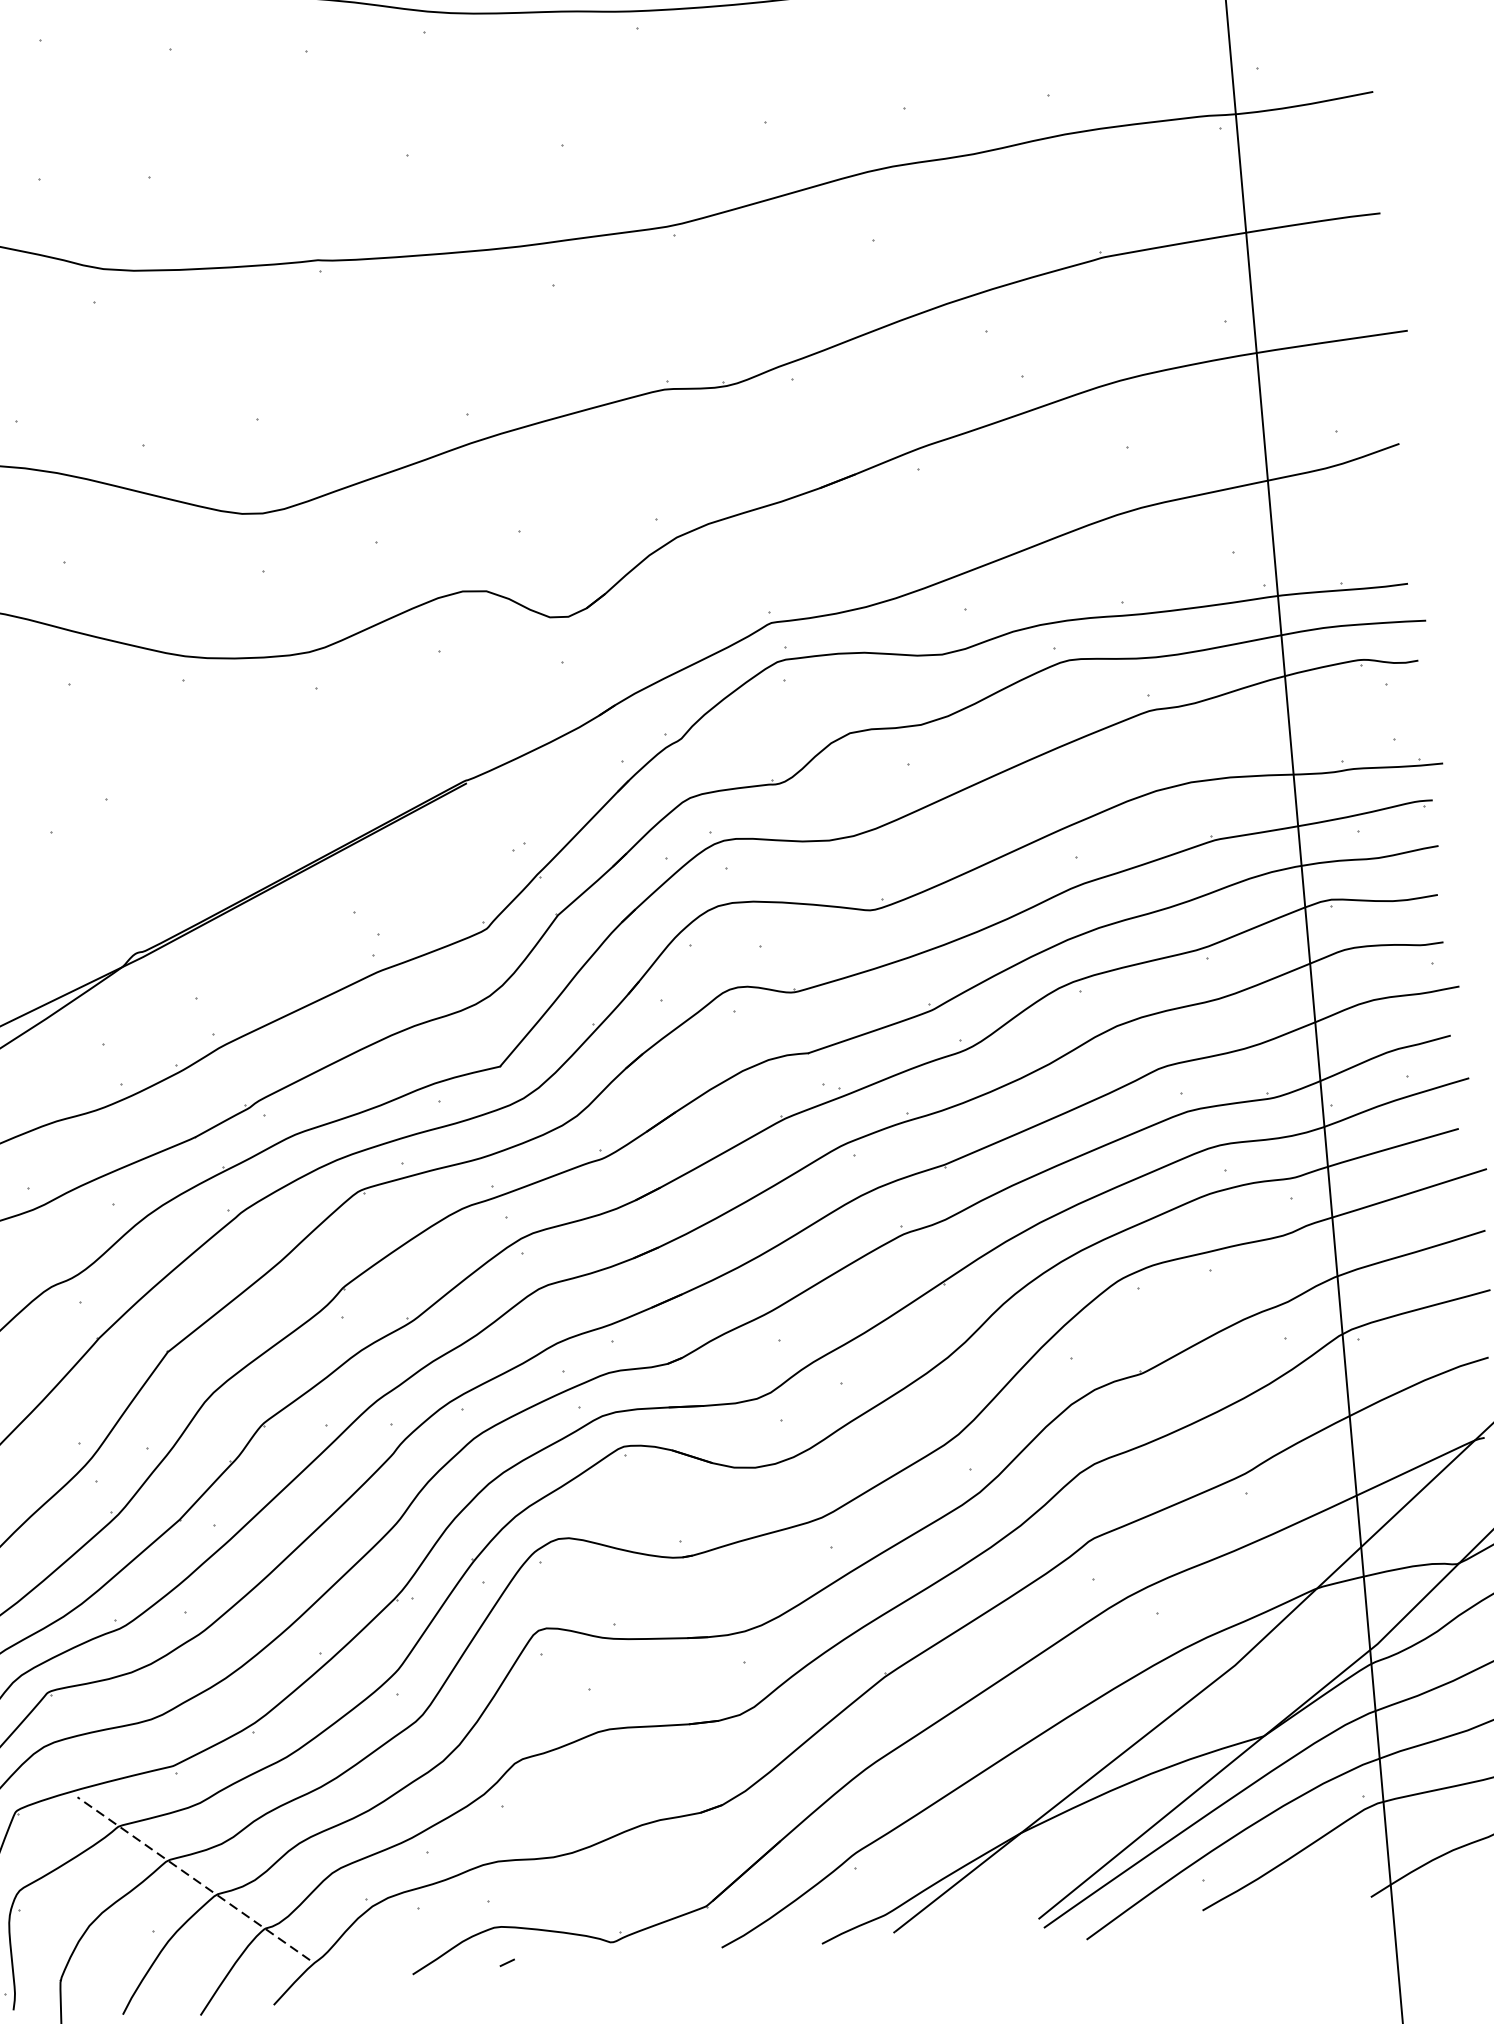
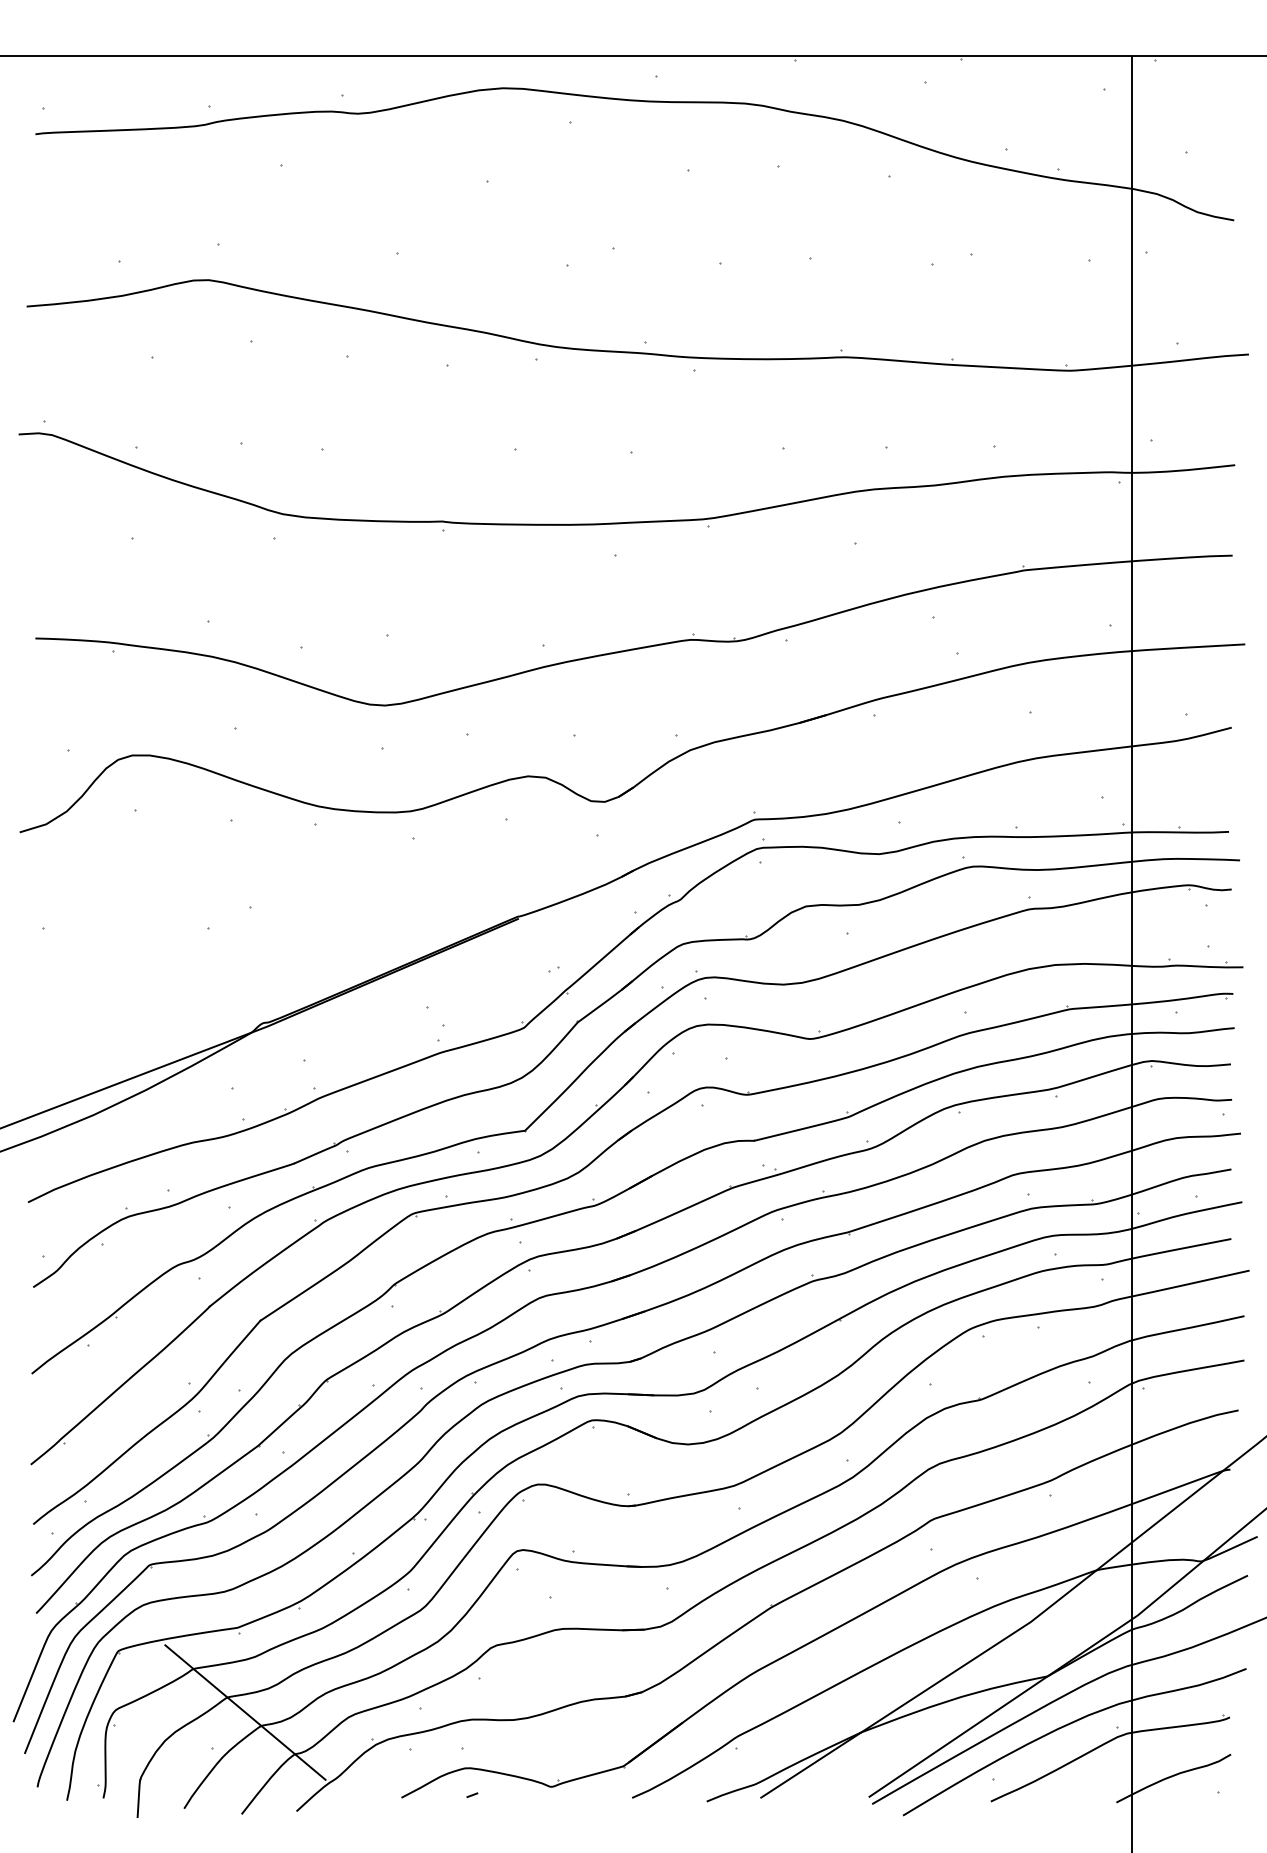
line: (193, 1878) -> (245, 1712), dashed -> solid

